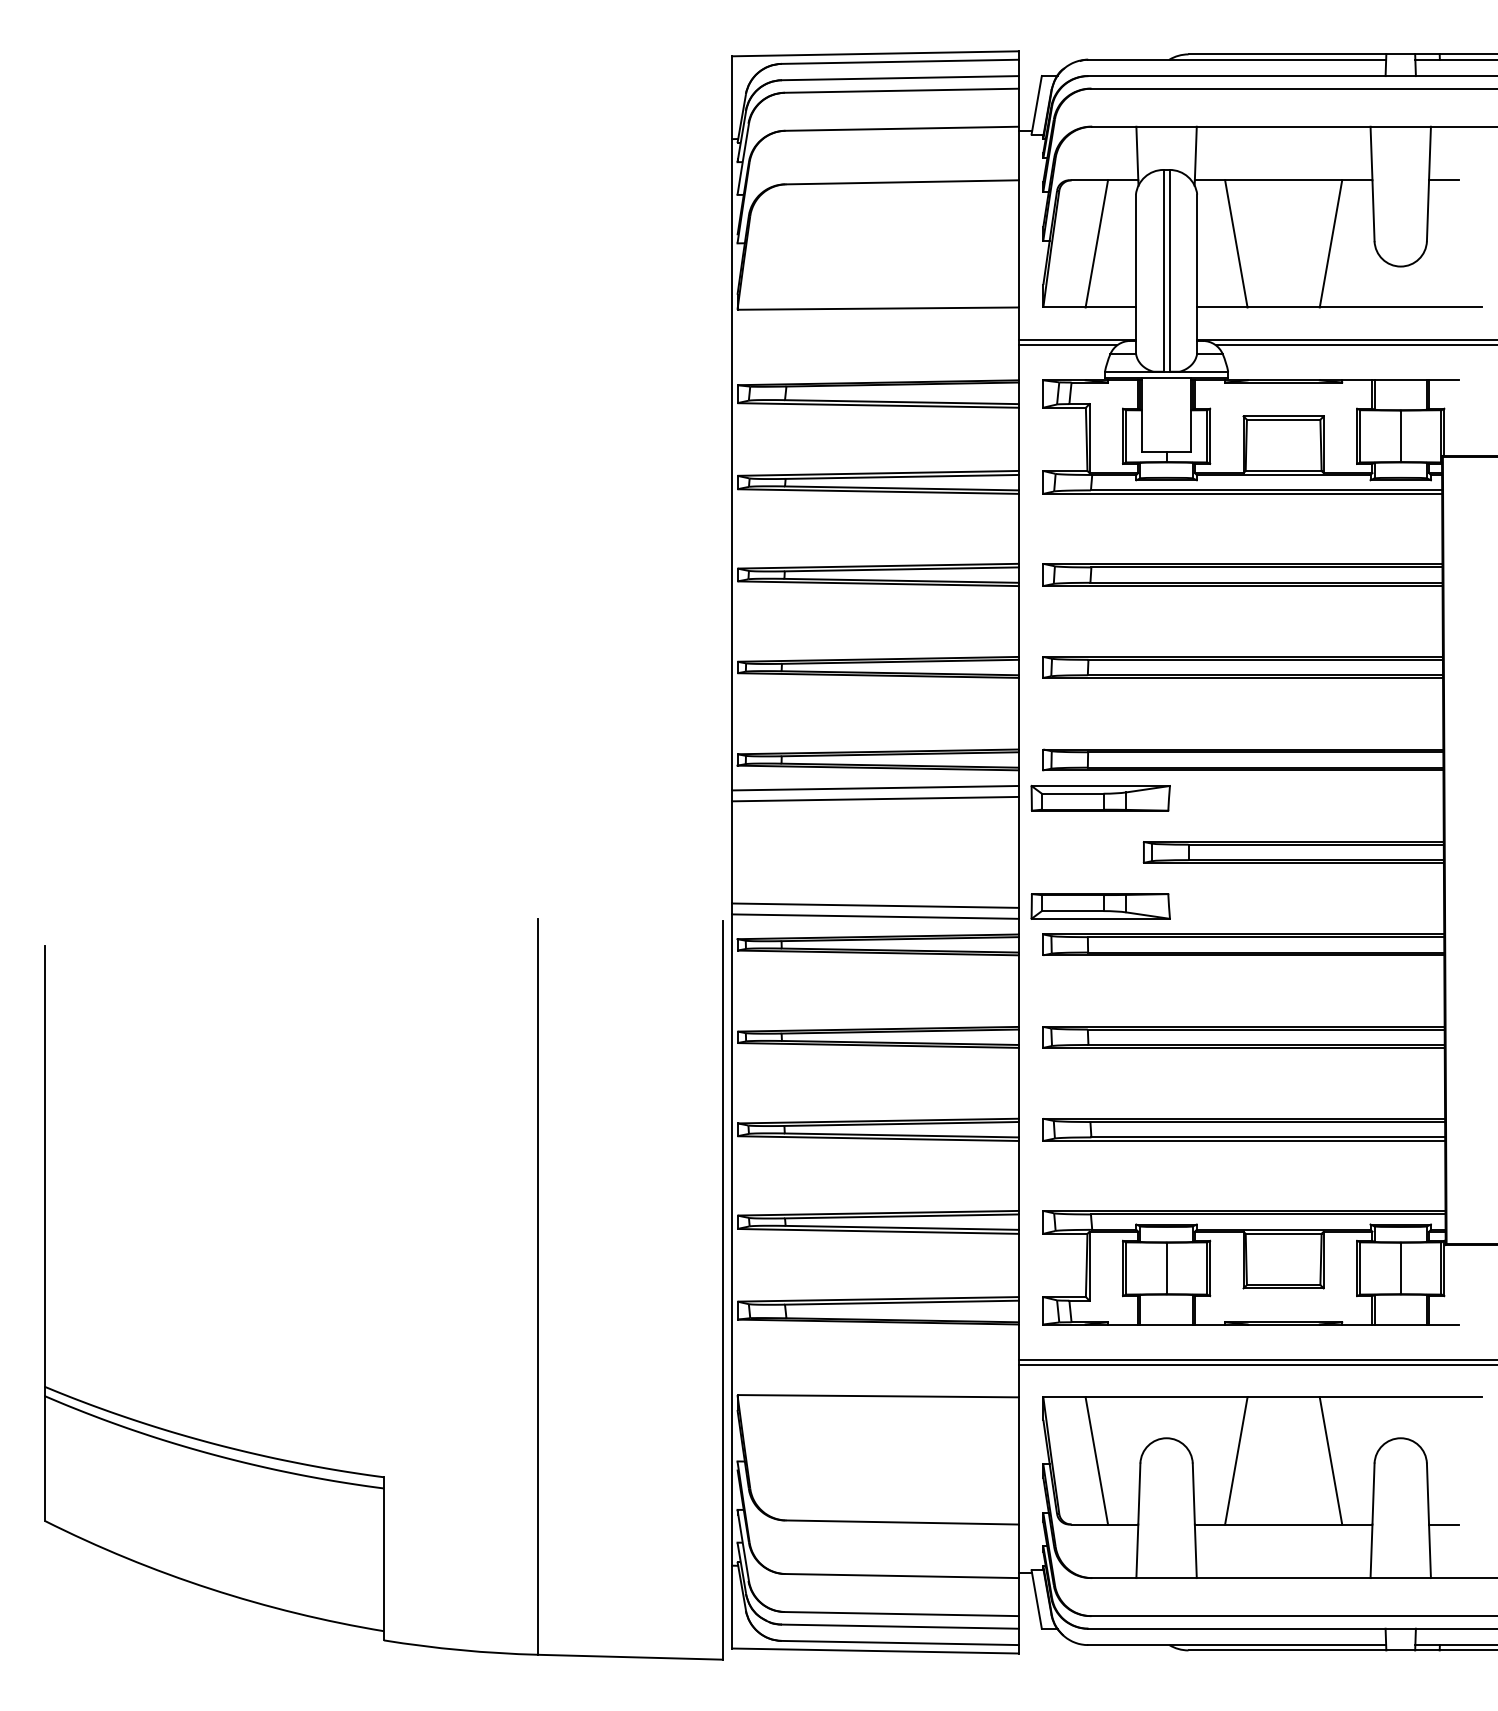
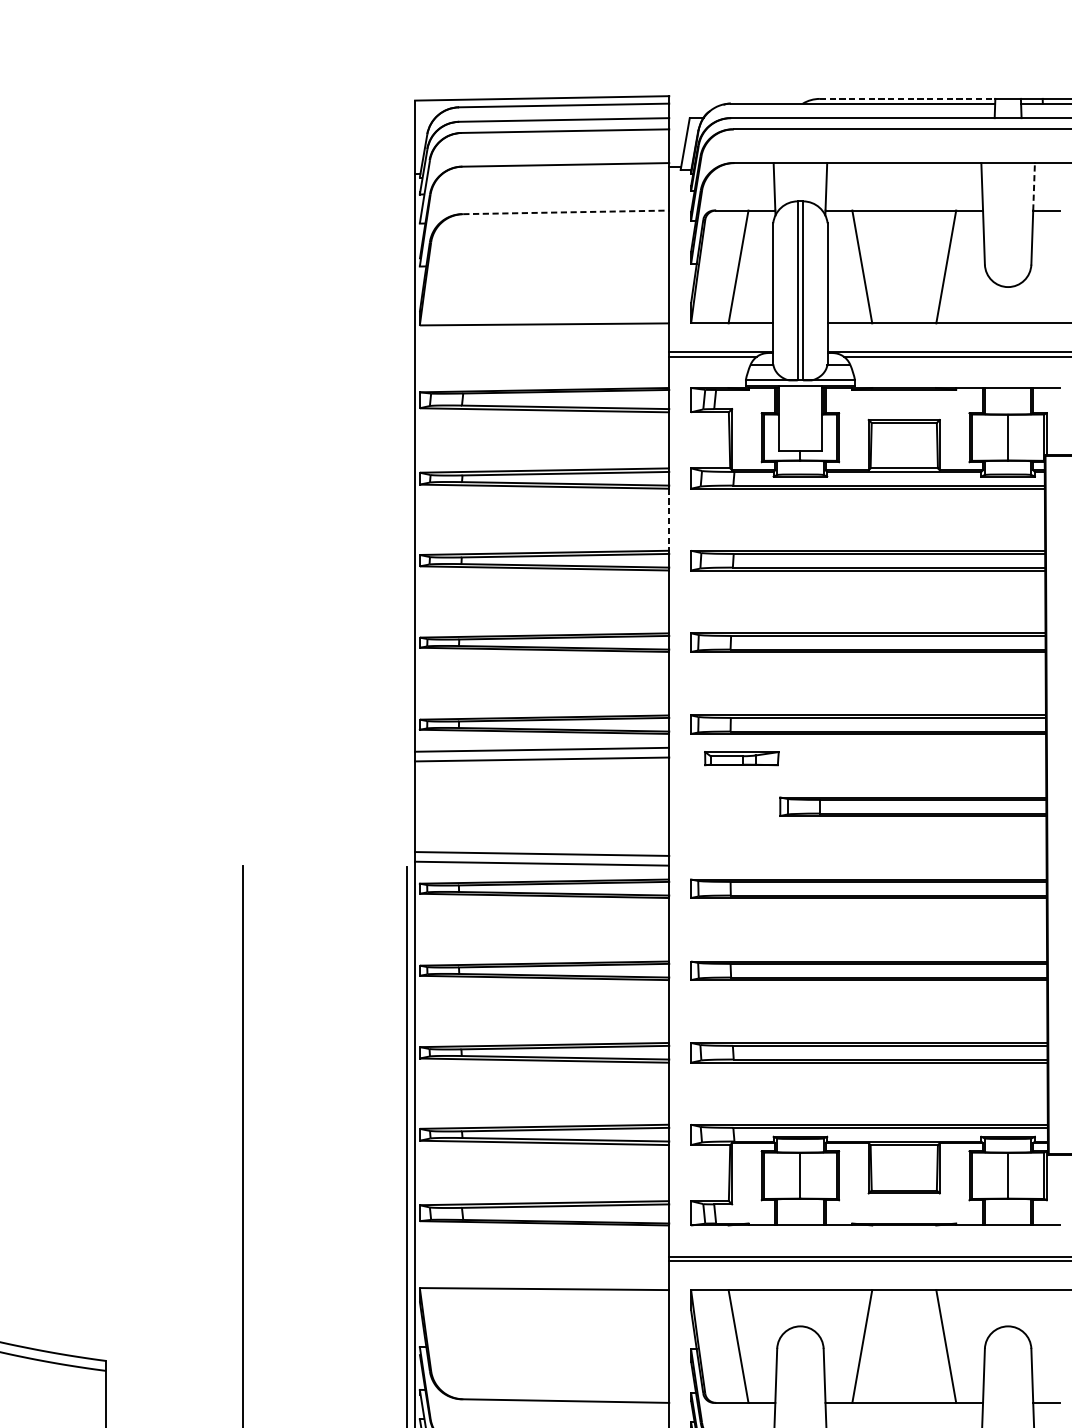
line: (1287, 54) -> (907, 98), solid -> dashed
line: (1429, 153) -> (1033, 186), solid -> dashed
line: (903, 182) -> (567, 212), solid -> dashed
line: (1018, 528) -> (669, 519), solid -> dashed
part: (1100, 797) -> (741, 758), size x0.6
part: (1100, 906) -> (741, 854), removed

